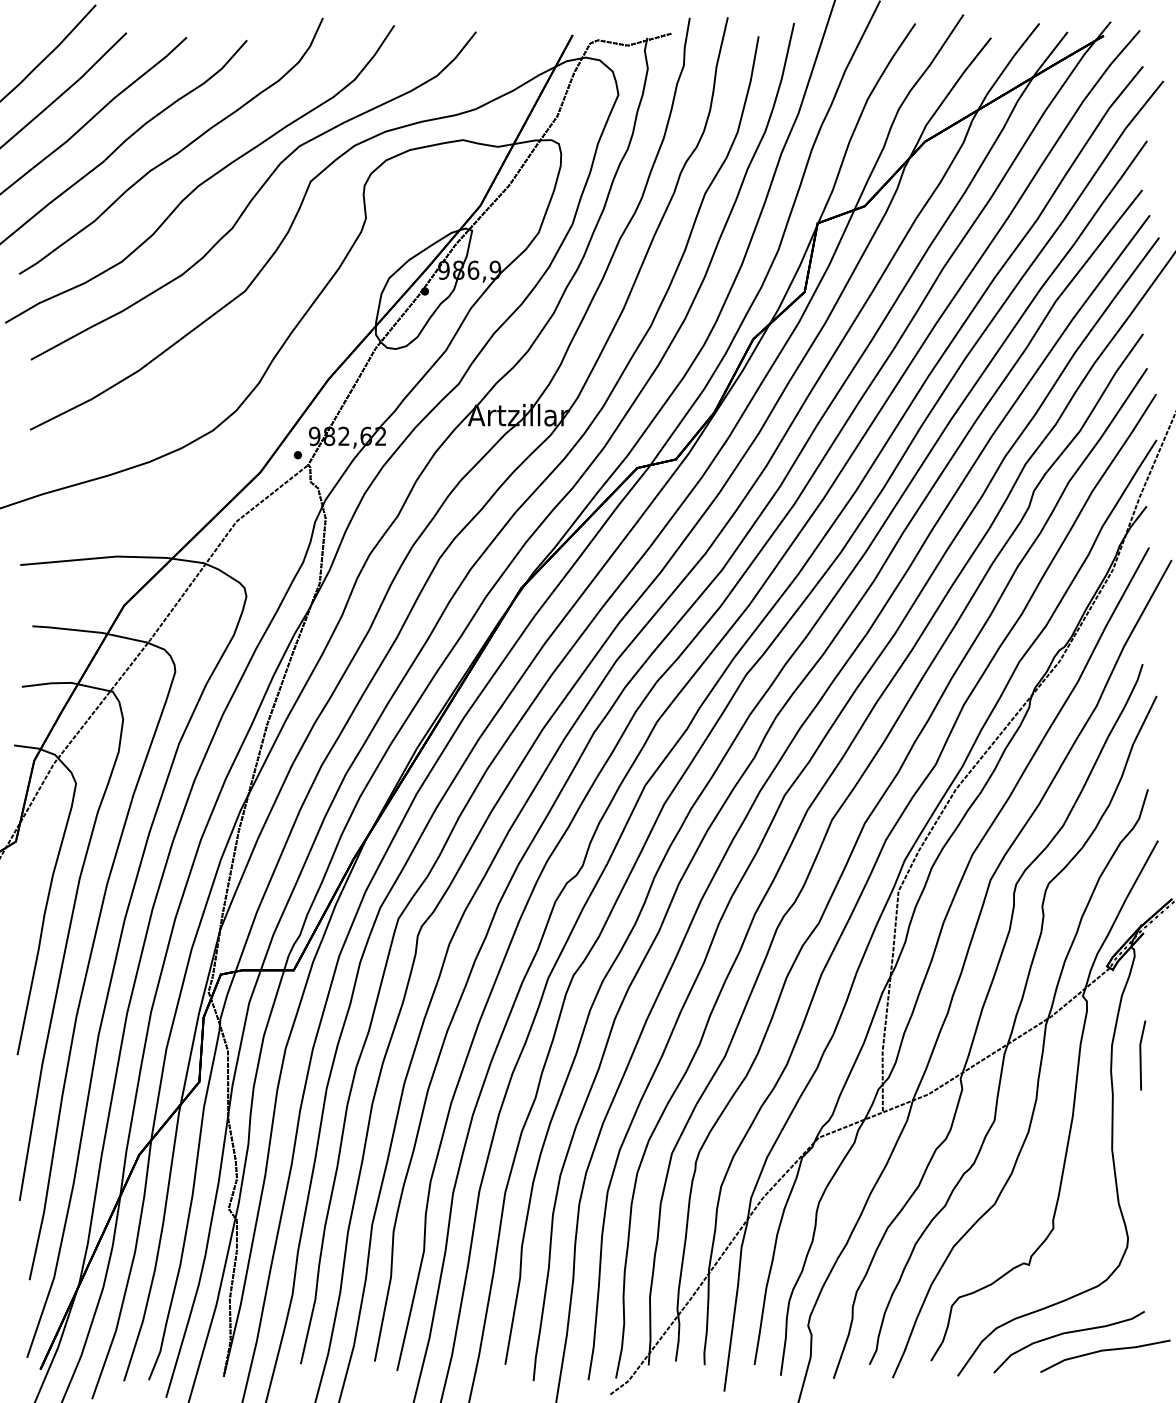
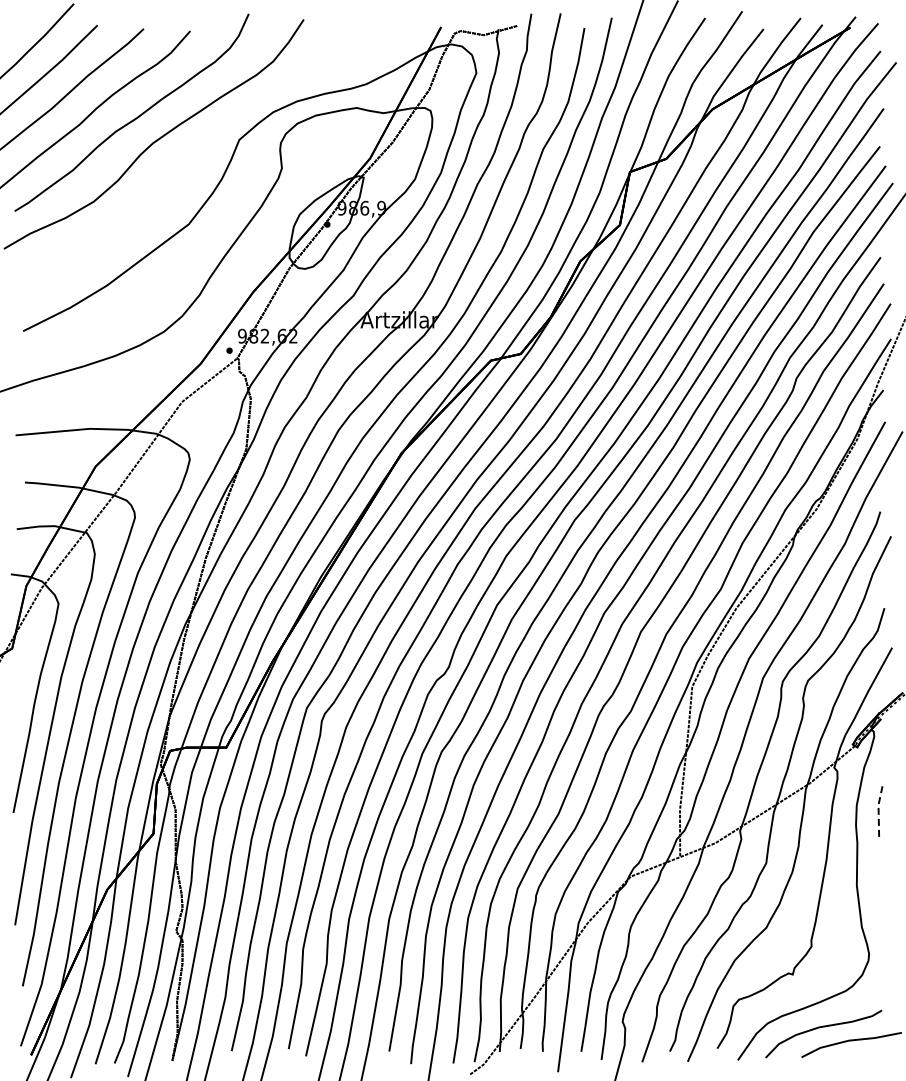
curve: (253, 195) -> (195, 150), removed
line: (1140, 1054) -> (878, 812), solid -> dashed

